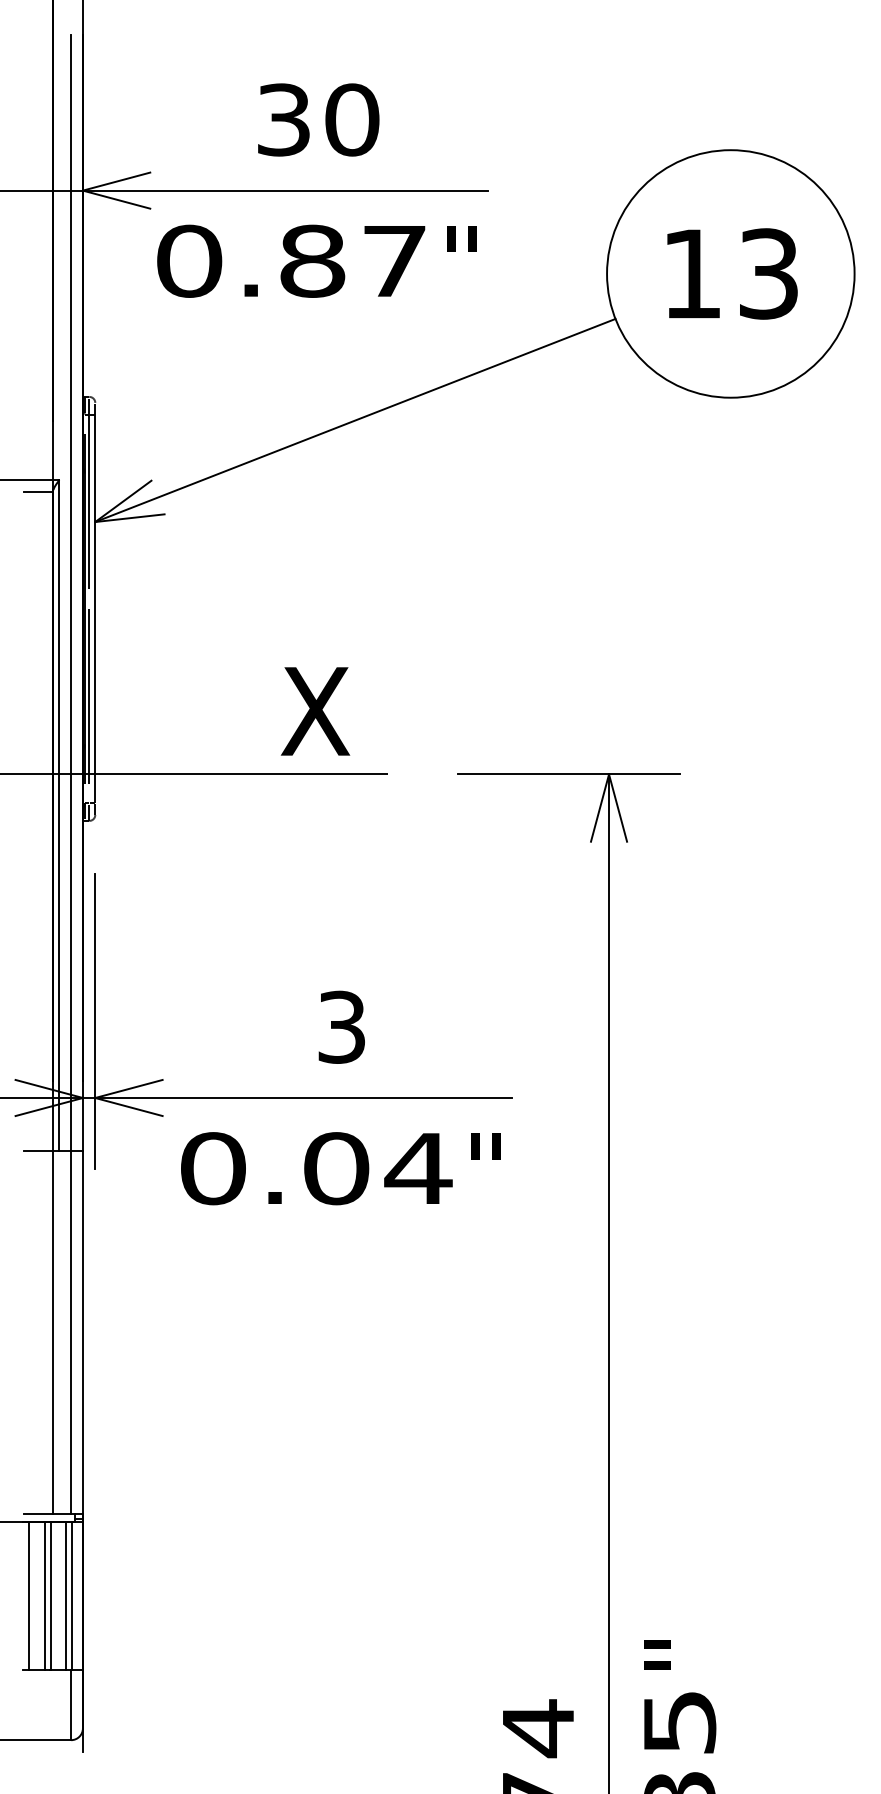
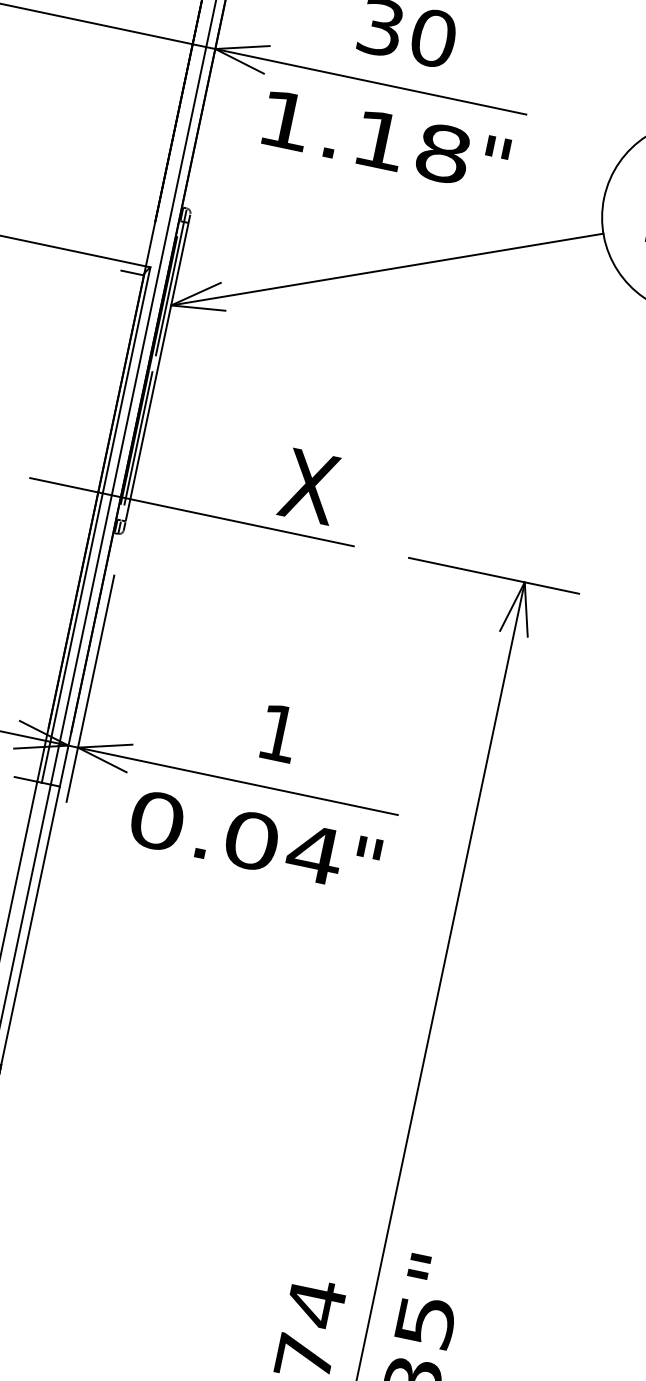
text: (292, 260) -> (364, 136), 0.87 -> 1.18
text: (341, 1026) -> (278, 732), 3 -> 1

